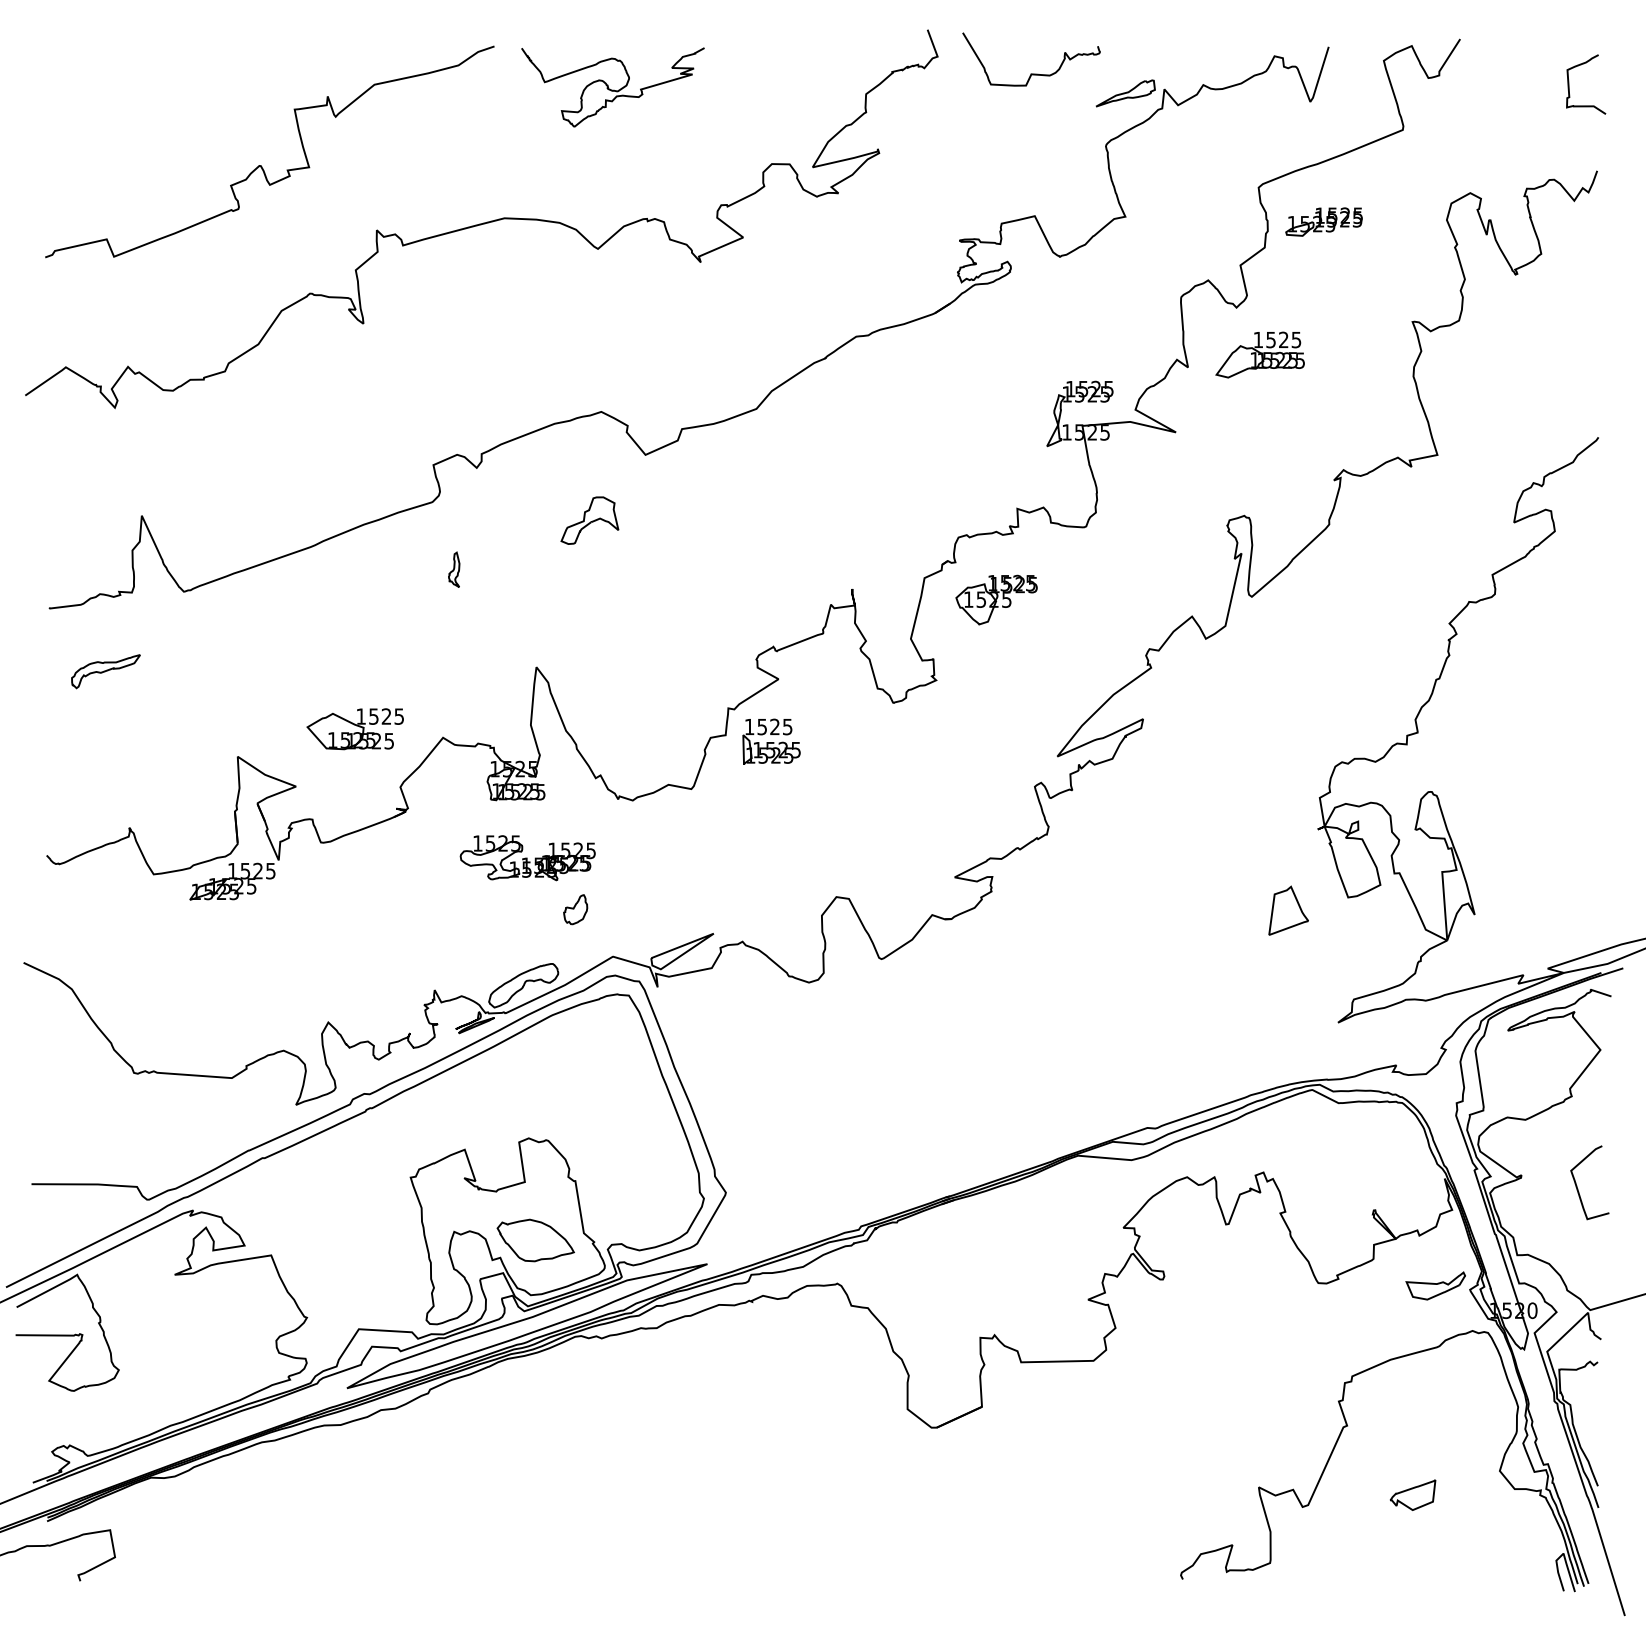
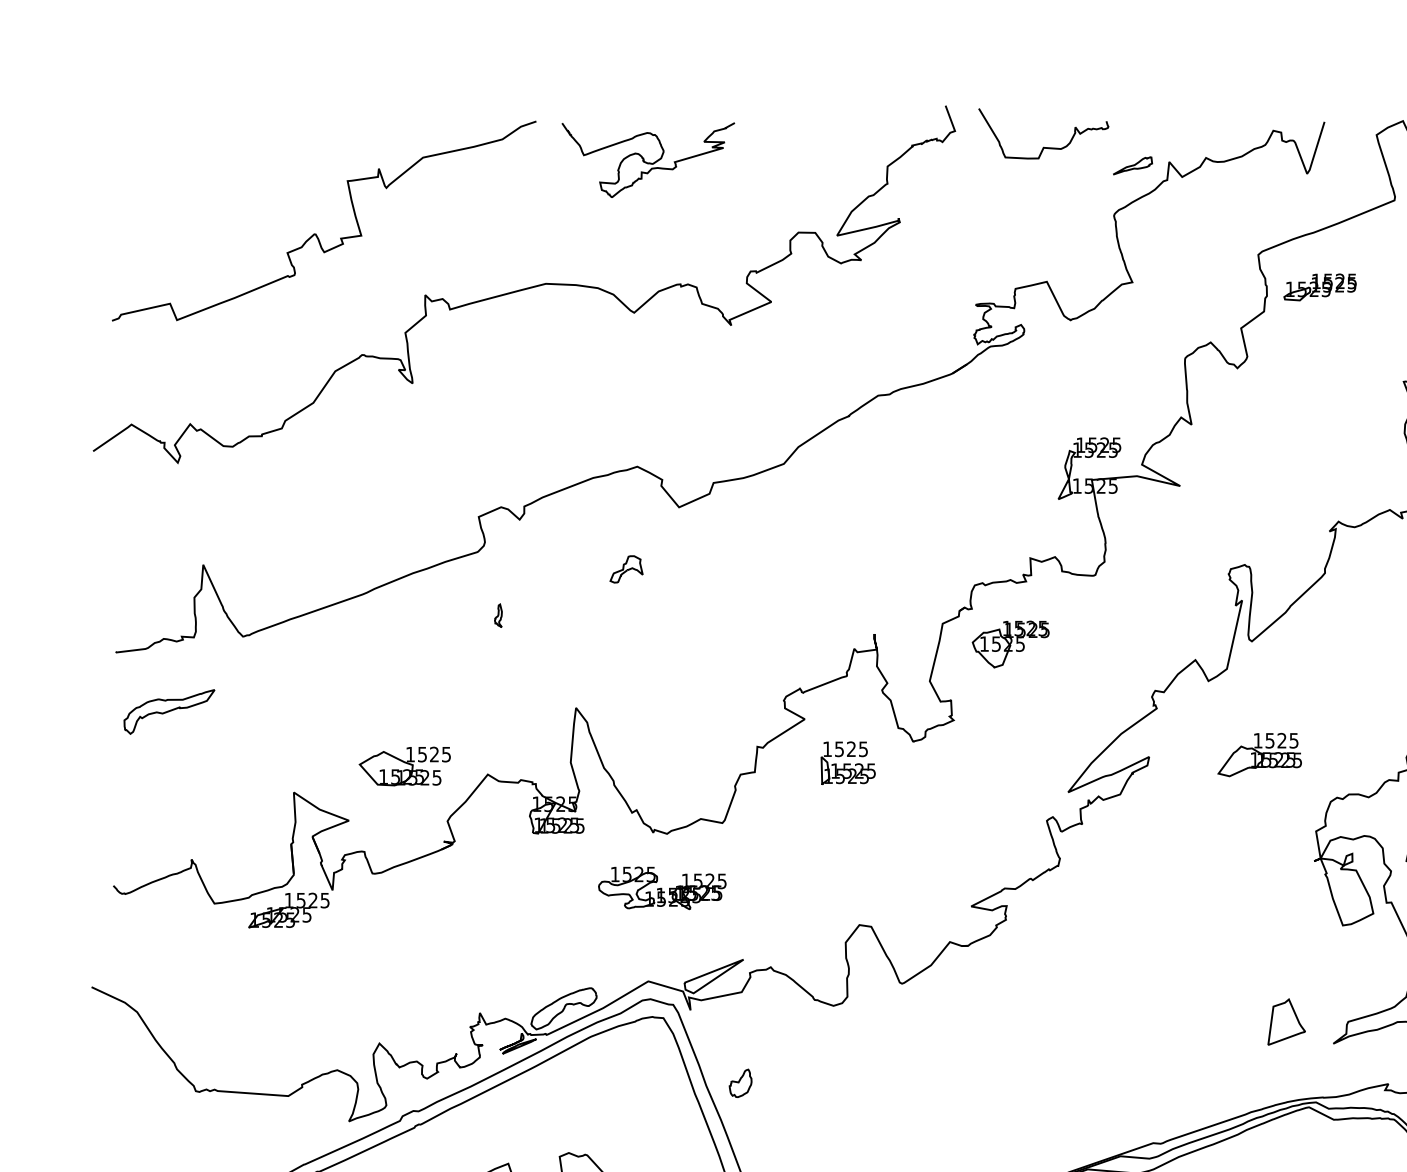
part: (1125, 93) -> (1132, 165), size x0.7
part: (1259, 354) -> (1259, 754), moved
part: (589, 520) -> (626, 569), size x0.6
part: (454, 569) -> (498, 615), size x0.7
part: (105, 671) -> (168, 711), size x1.4
part: (771, 741) -> (848, 762), moved
part: (527, 858) -> (662, 888), moved
part: (575, 909) -> (740, 1083), moved
part: (1288, 910) -> (1286, 1021), moved

